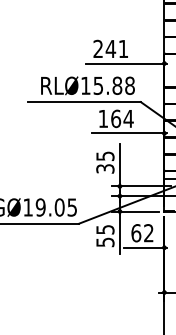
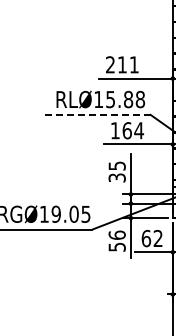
text: (111, 48) -> (122, 64), 241 -> 211
line: (84, 101) -> (97, 114), solid -> dashed
text: (104, 228) -> (116, 234), 55 -> 56

